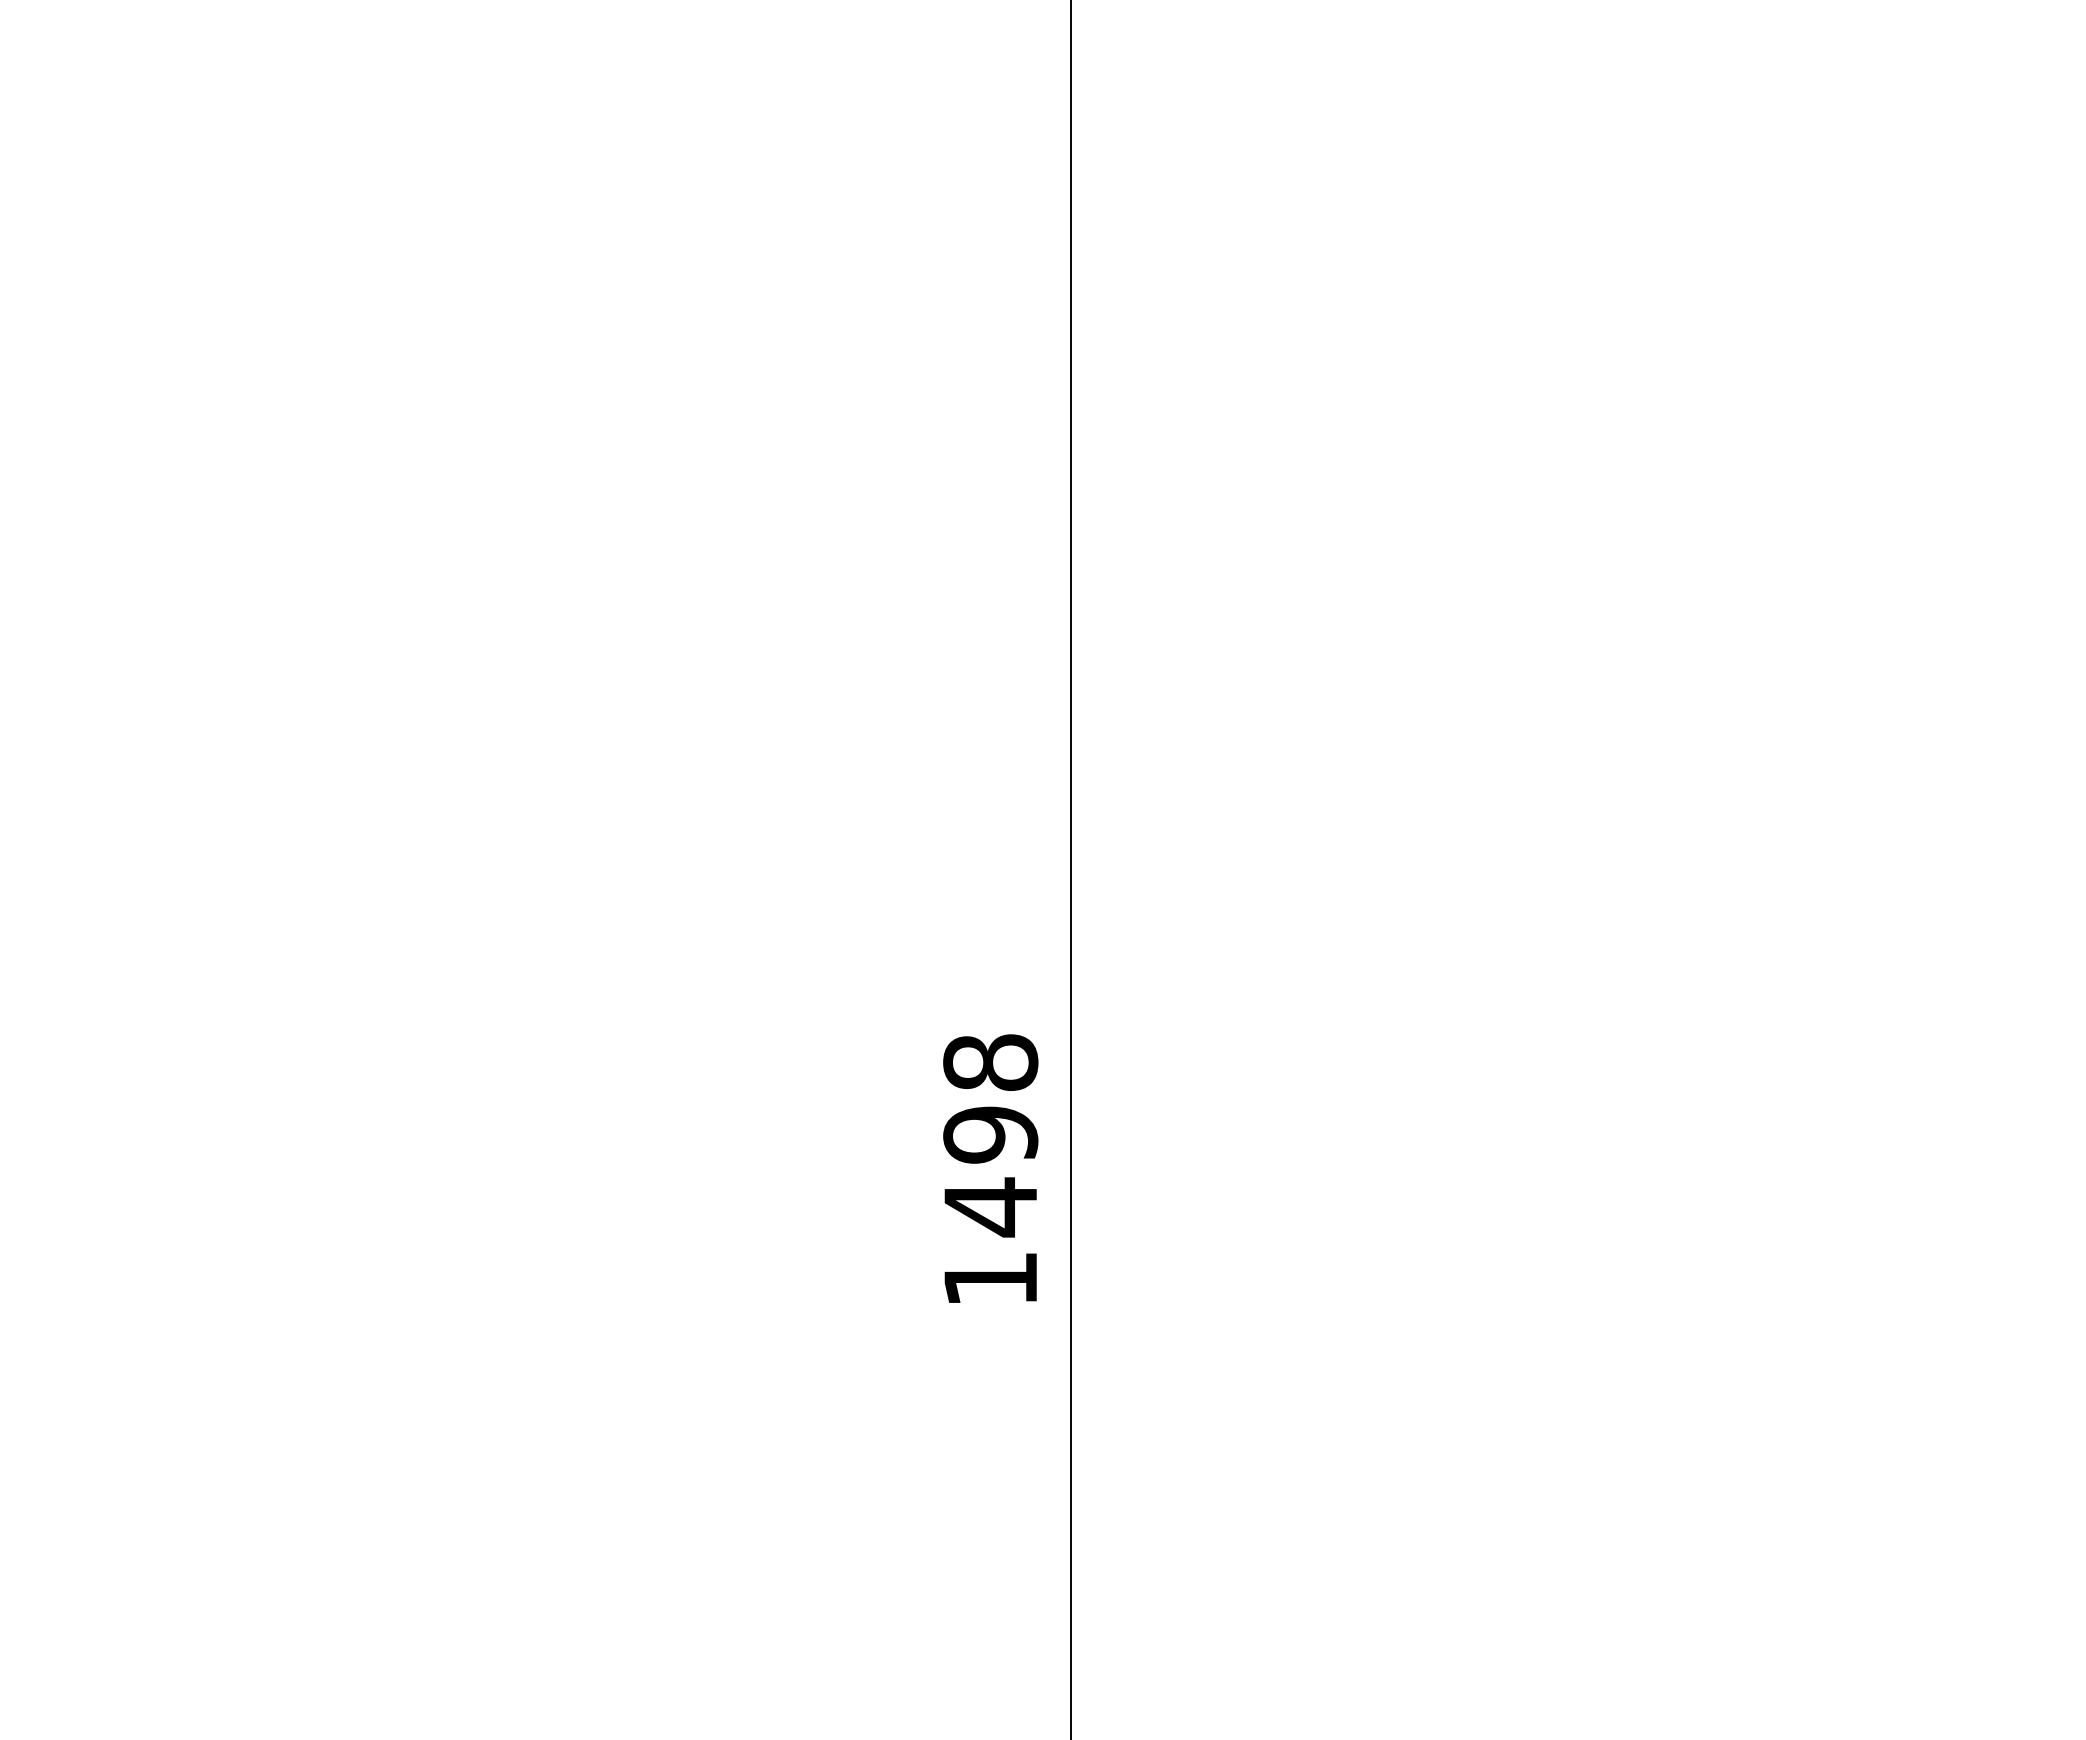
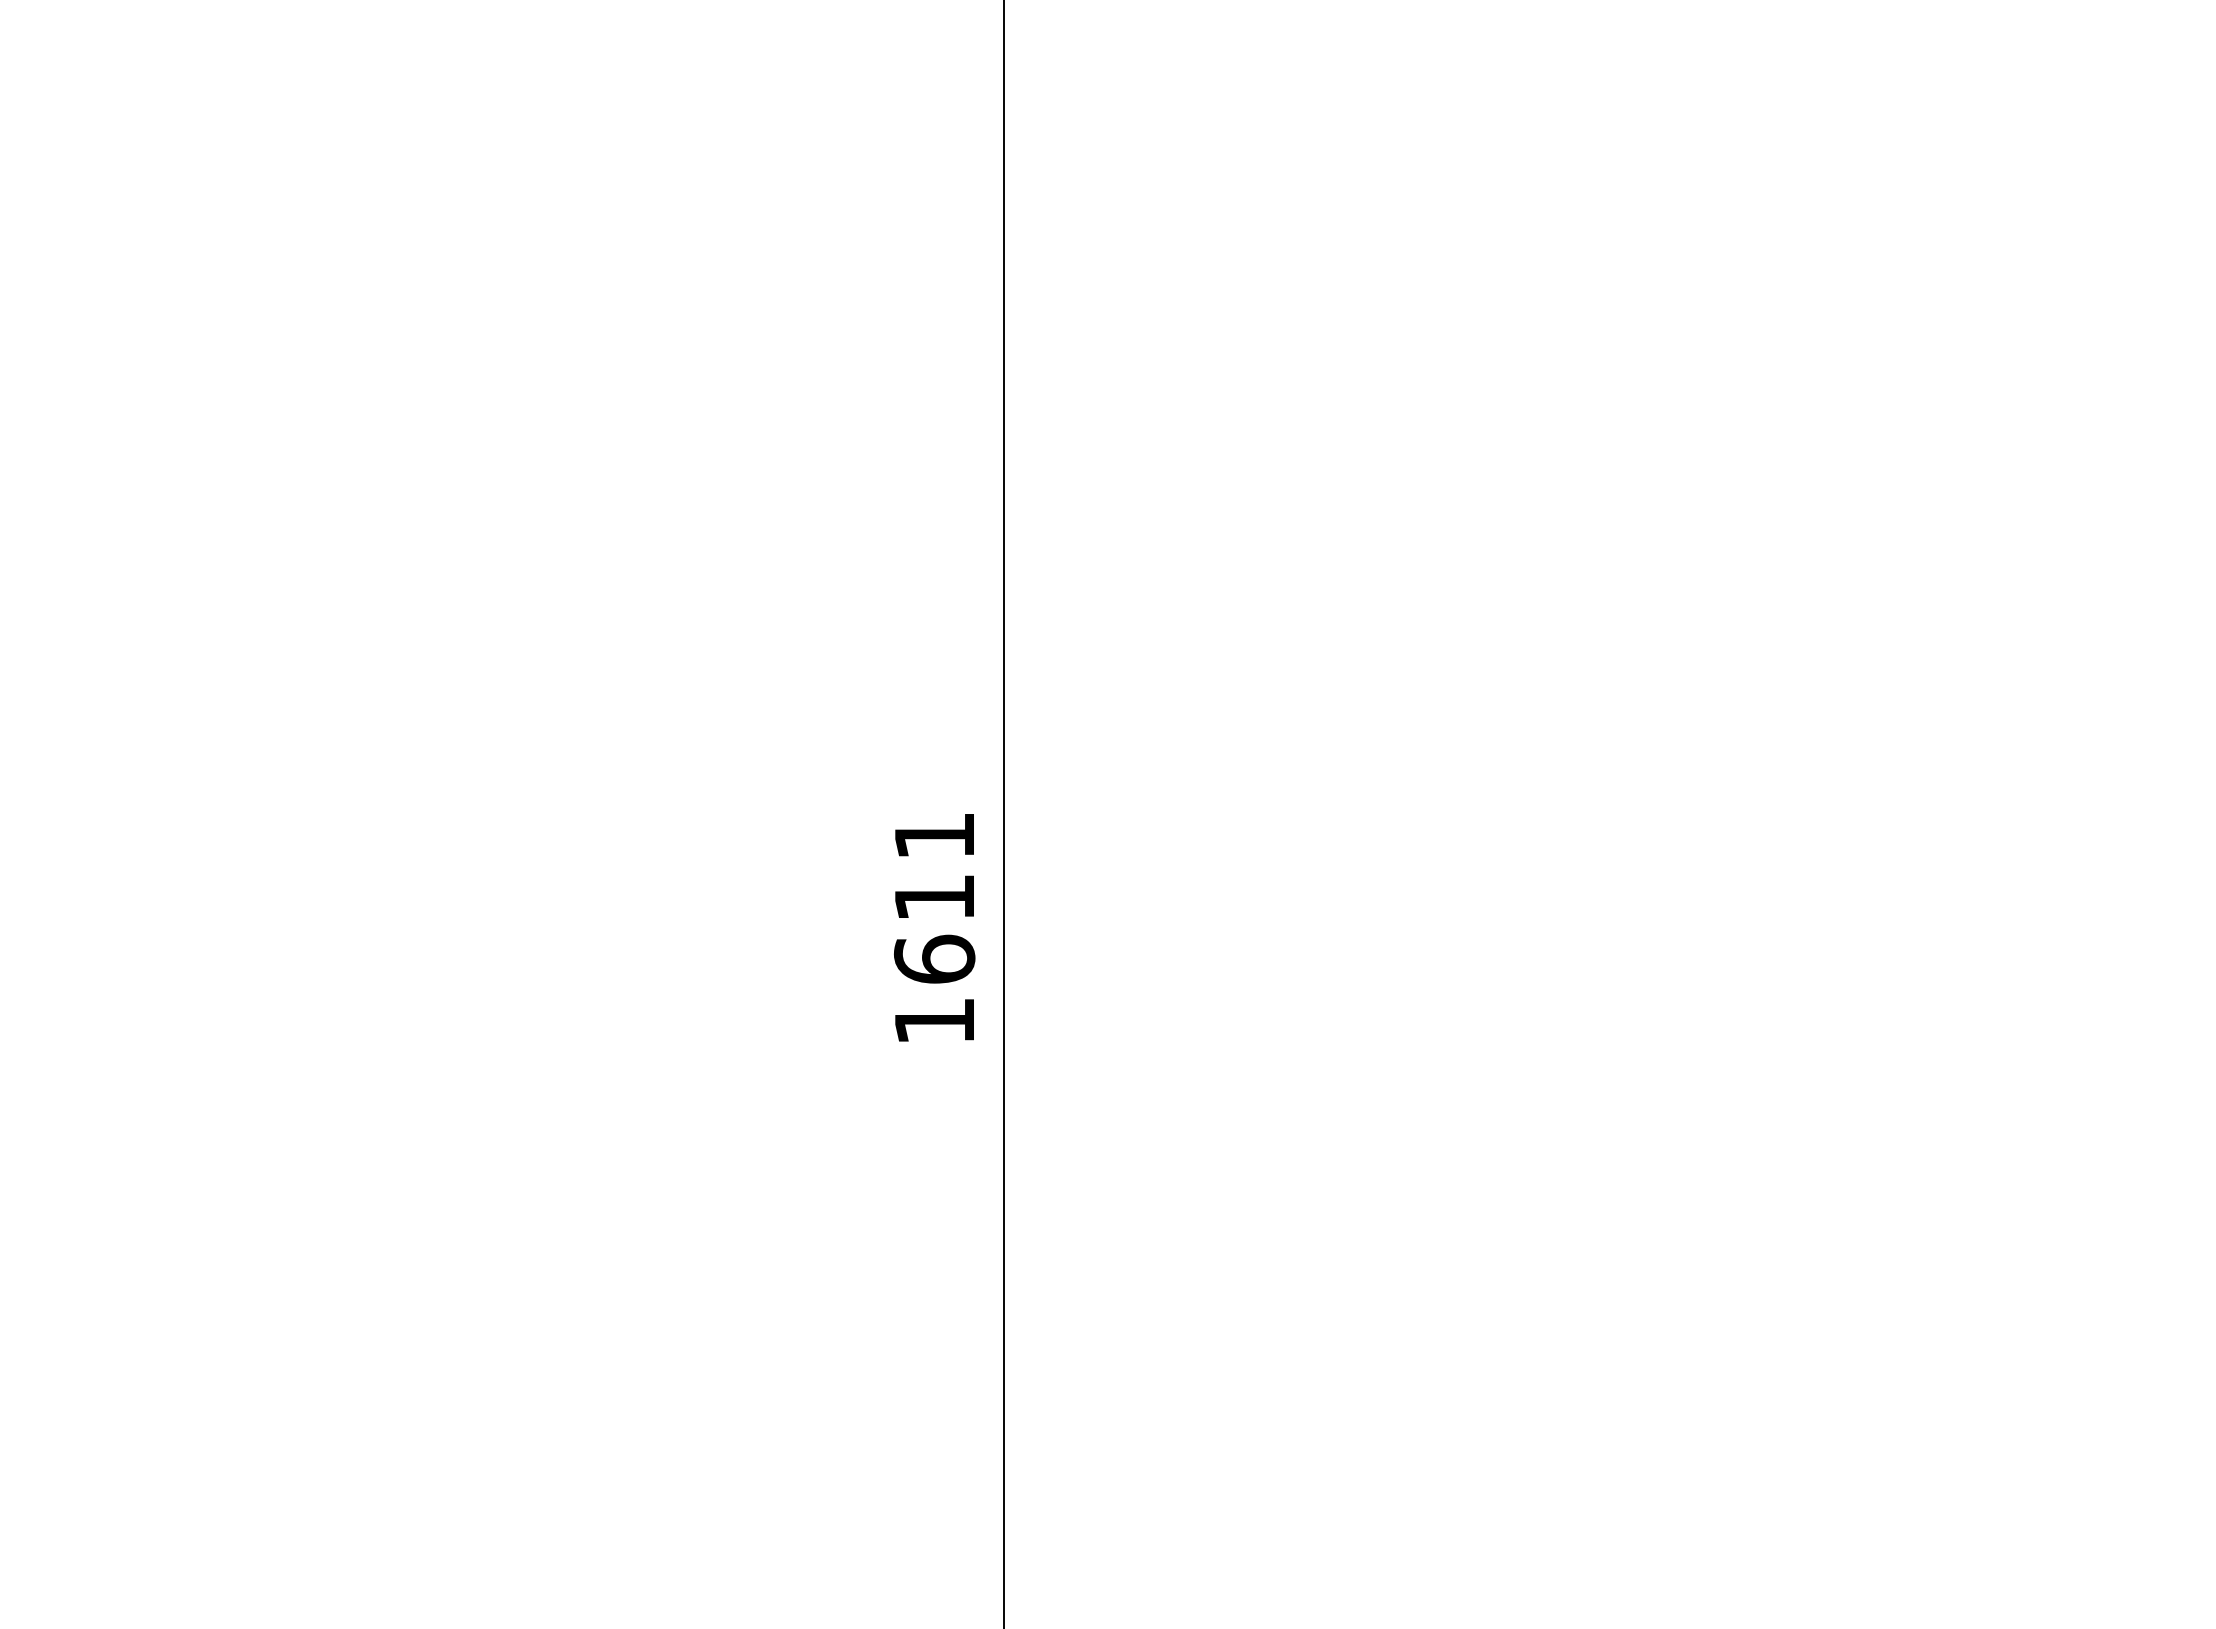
text: (990, 1135) -> (934, 898), 1498 -> 1611

